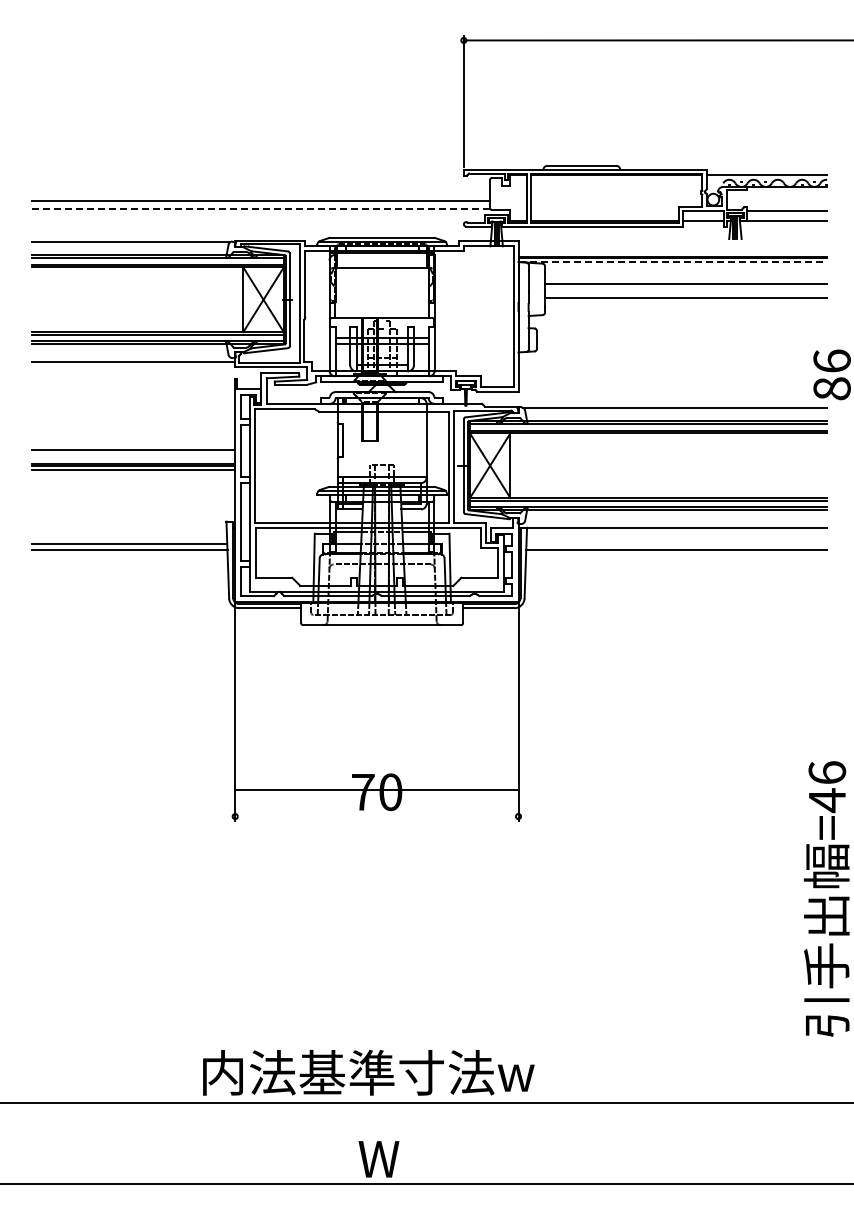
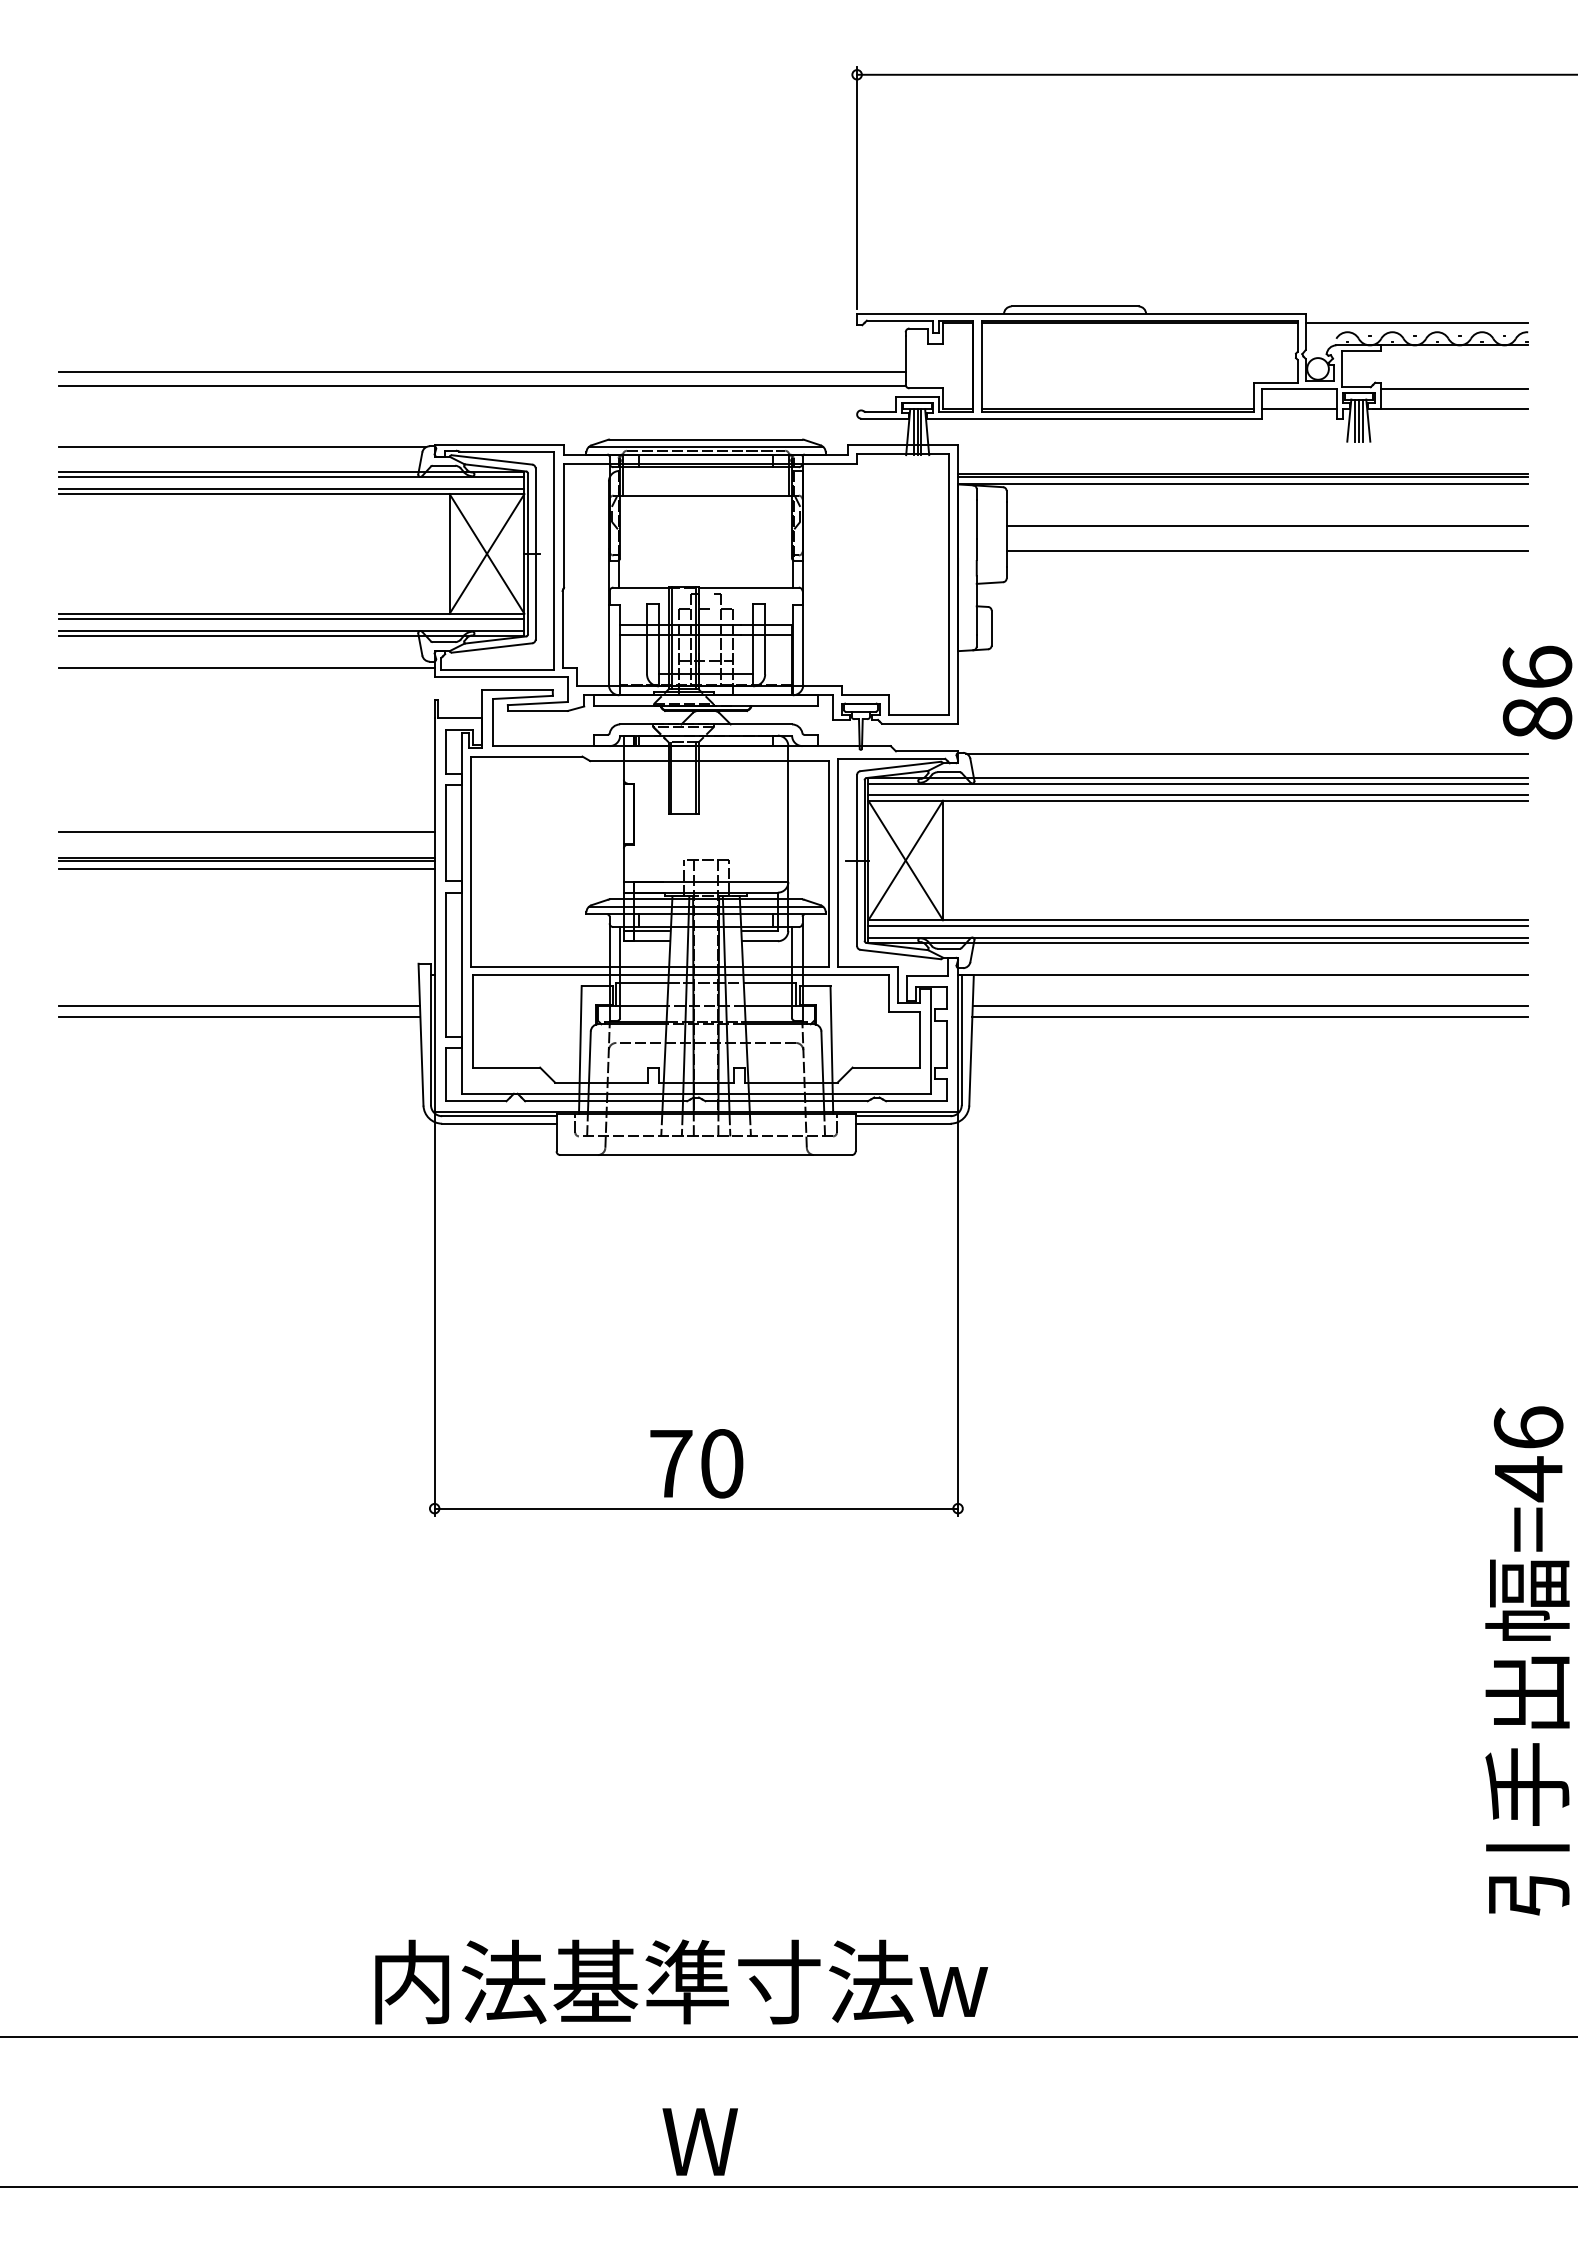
line: (261, 209) -> (483, 387), dashed -> solid
line: (673, 262) -> (1244, 485), dashed -> solid
line: (676, 544) -> (1249, 1006), added
line: (376, 789) -> (695, 1508), moved

